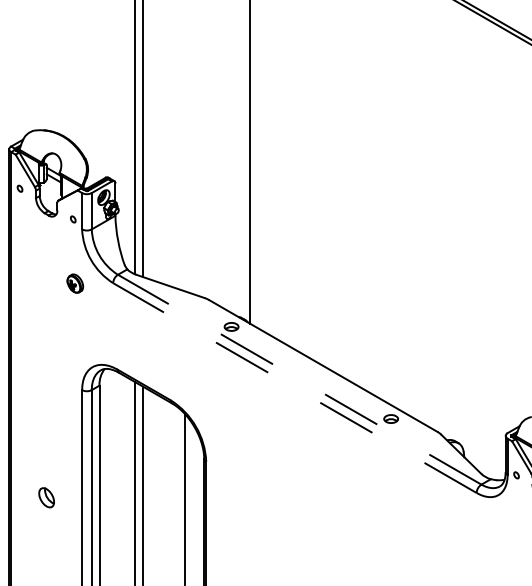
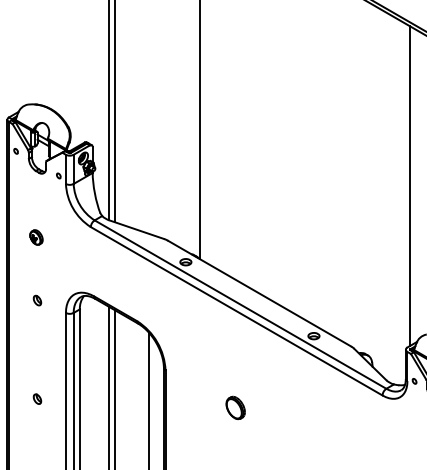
line: (511, 231) -> (410, 185), added
part: (75, 283) -> (36, 237), moved
part: (46, 374) -> (37, 300), added
line: (299, 379) -> (240, 304), dashed -> solid
line: (294, 388) -> (236, 311), dashed -> solid
part: (46, 496) -> (37, 398), size x0.62
part: (293, 507) -> (235, 407), added

